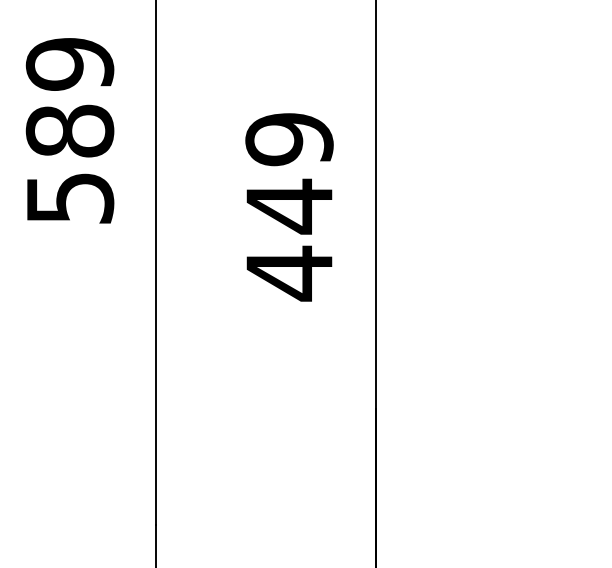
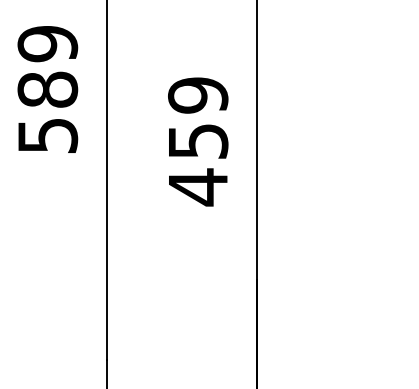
text: (289, 206) -> (198, 141), 449 -> 459

